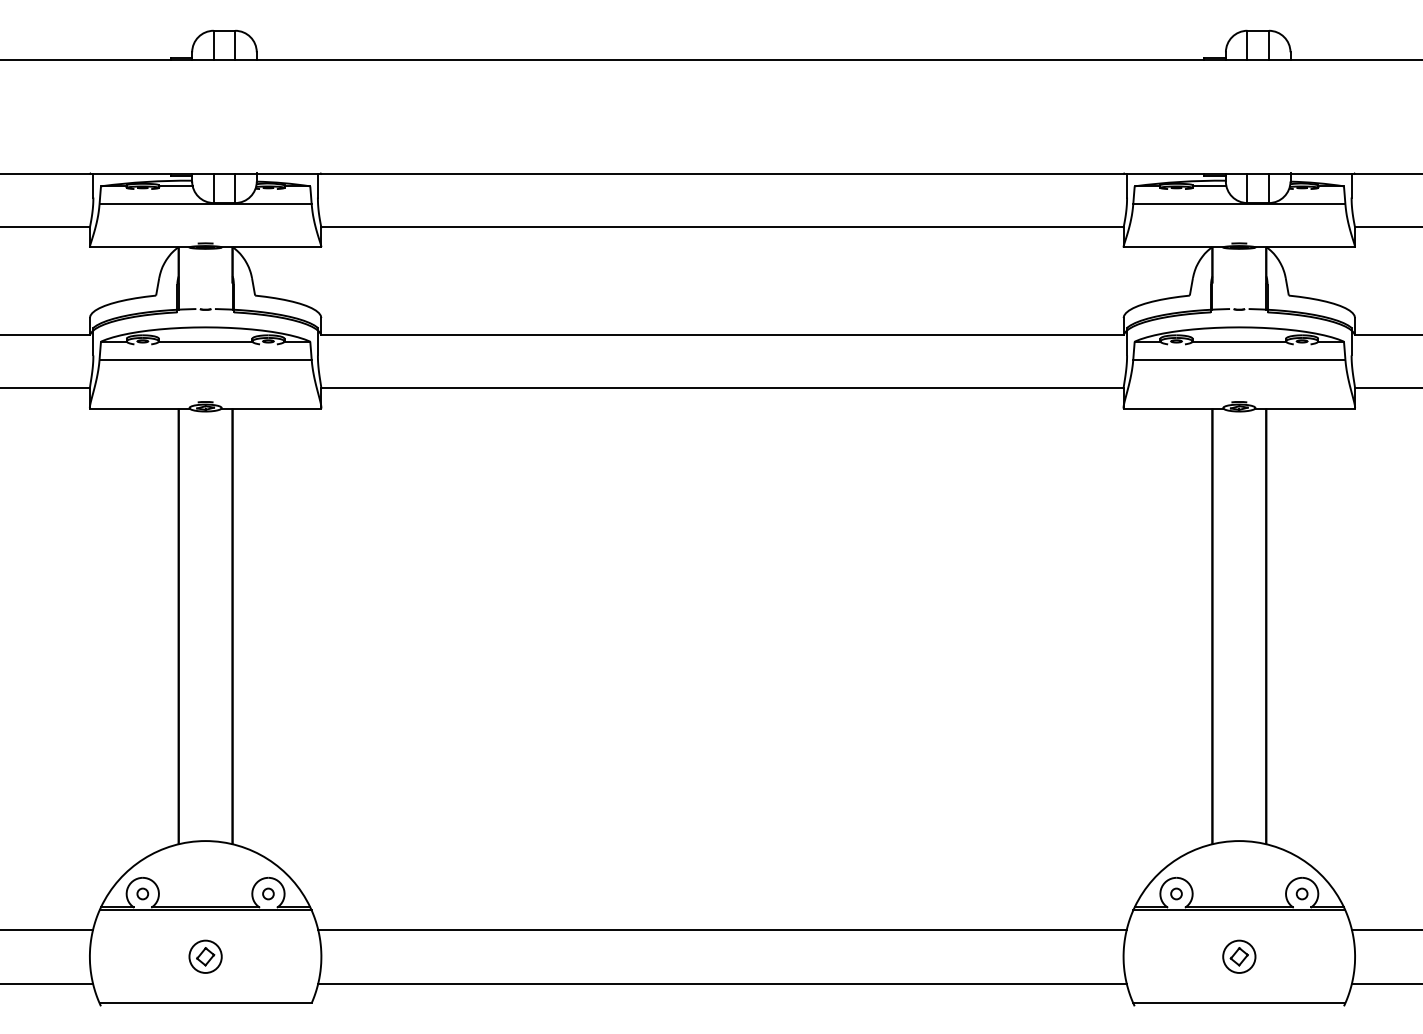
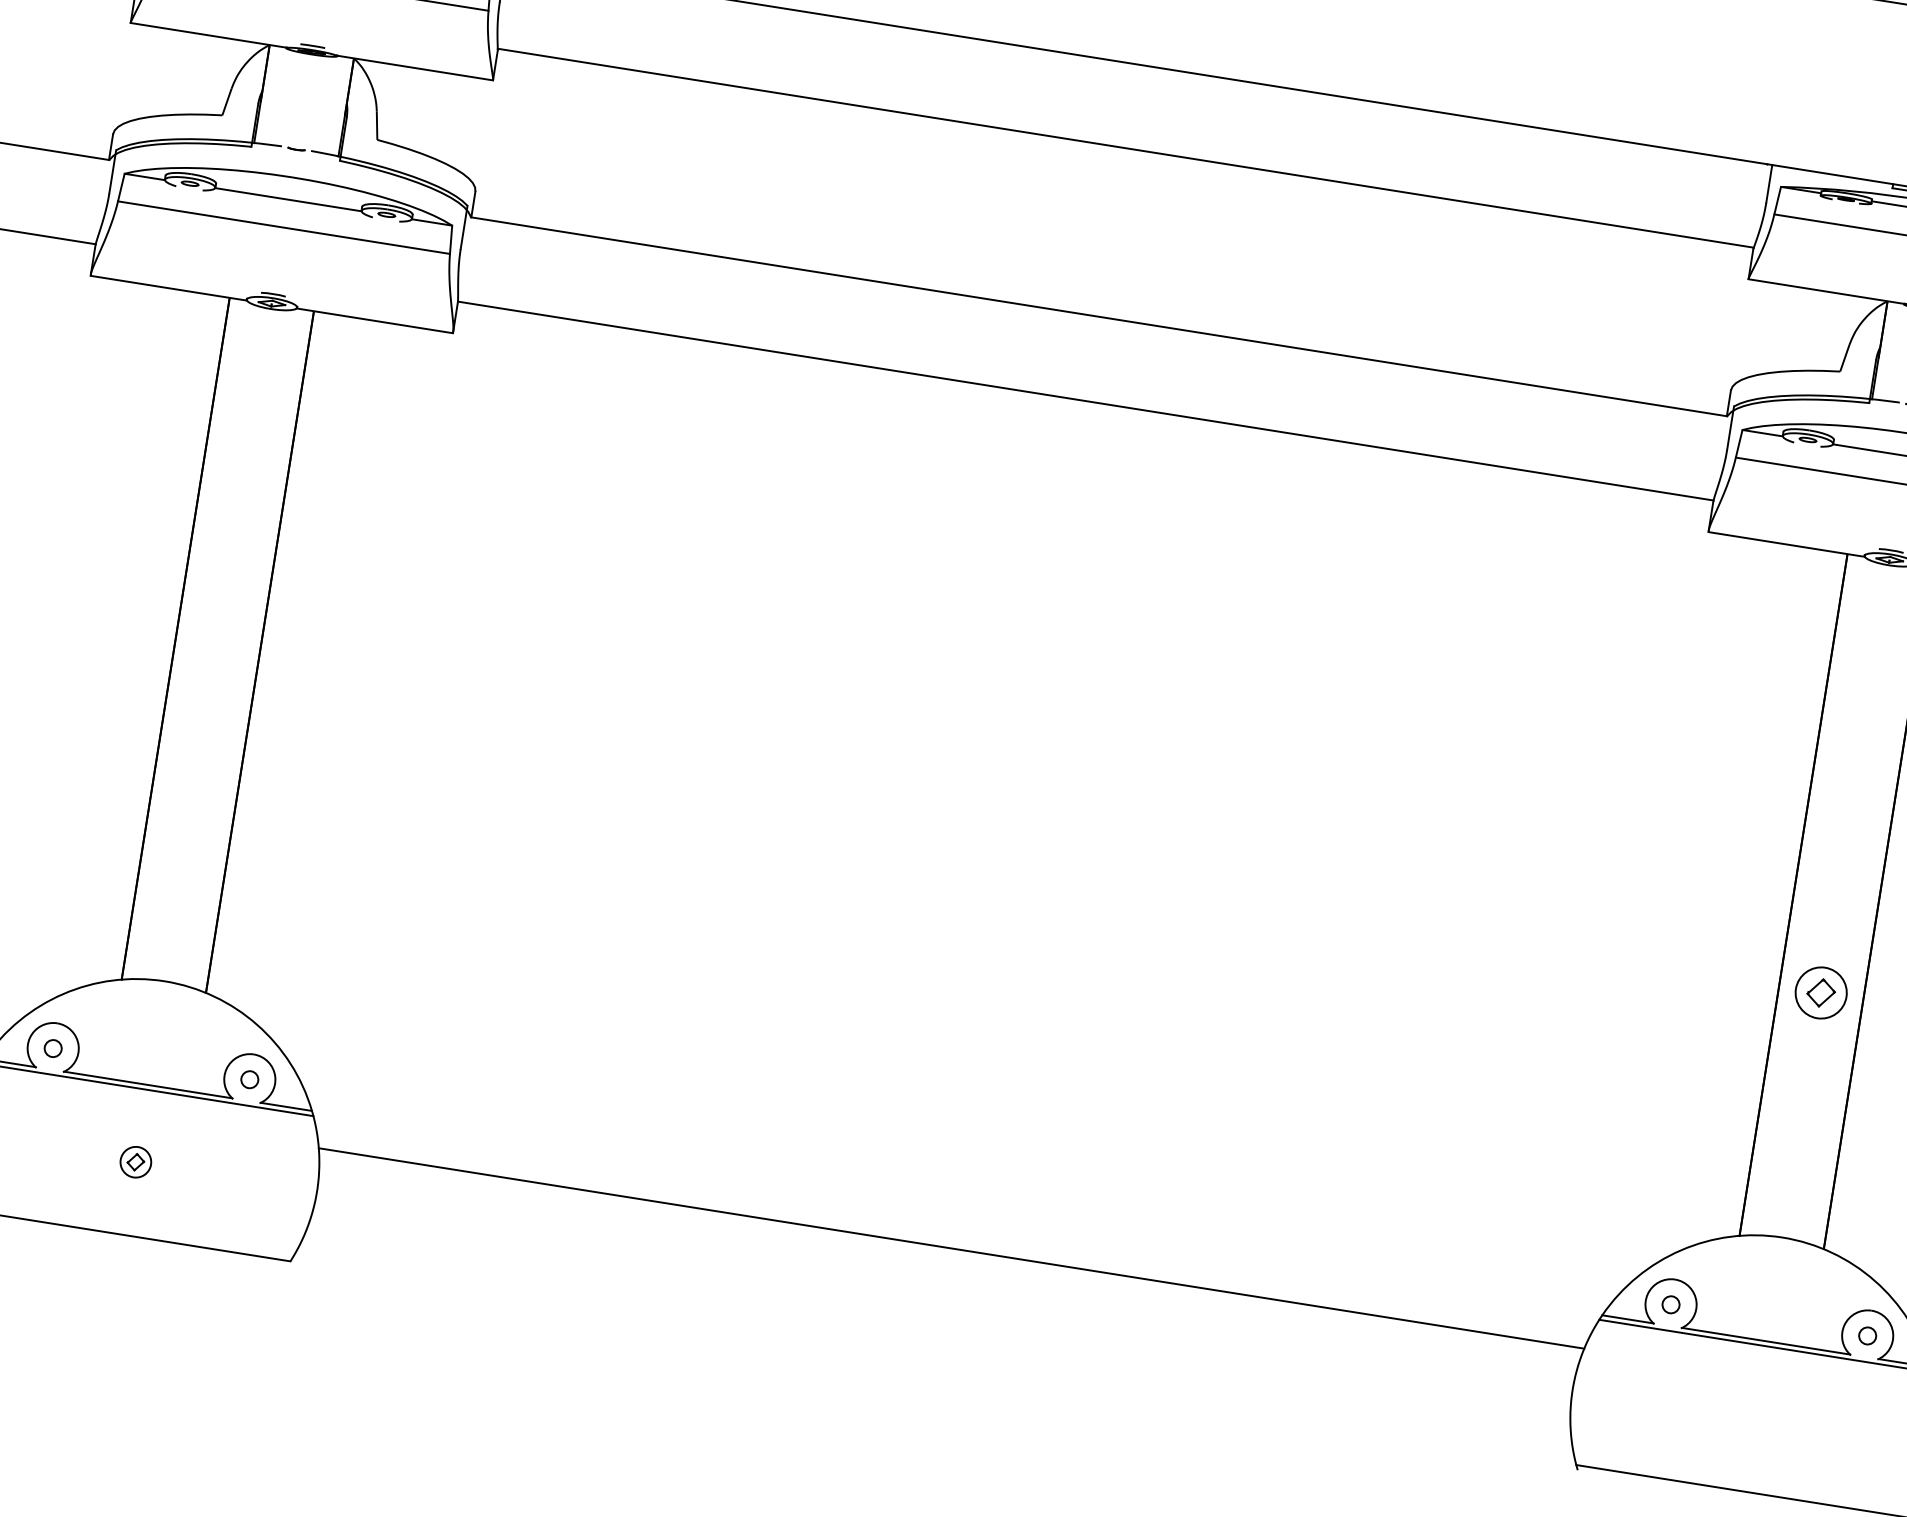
part: (205, 956) -> (135, 1161), size x0.6
part: (1239, 956) -> (1821, 992), moved
line: (722, 983) -> (938, 1332), removed

